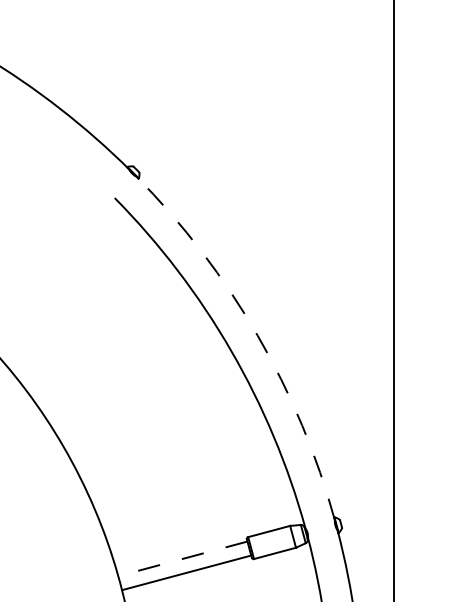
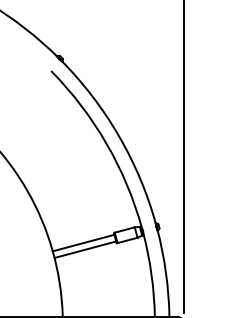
arc: (258, 335) -> (119, 136), dashed -> solid
line: (182, 559) -> (83, 243), dashed -> solid

